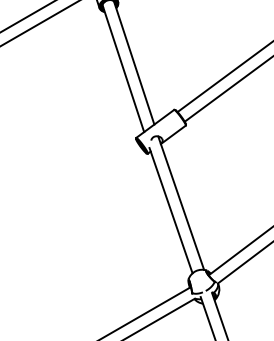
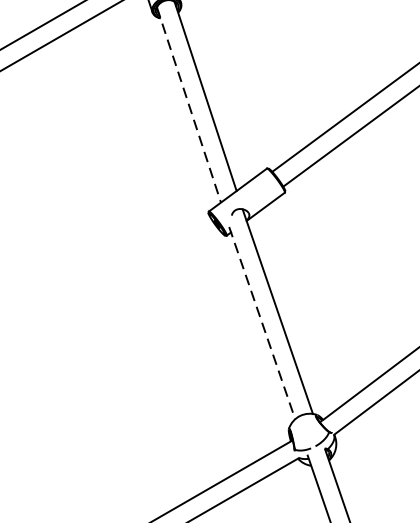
line: (123, 68) -> (189, 105), solid -> dashed
line: (171, 211) -> (262, 324), solid -> dashed

